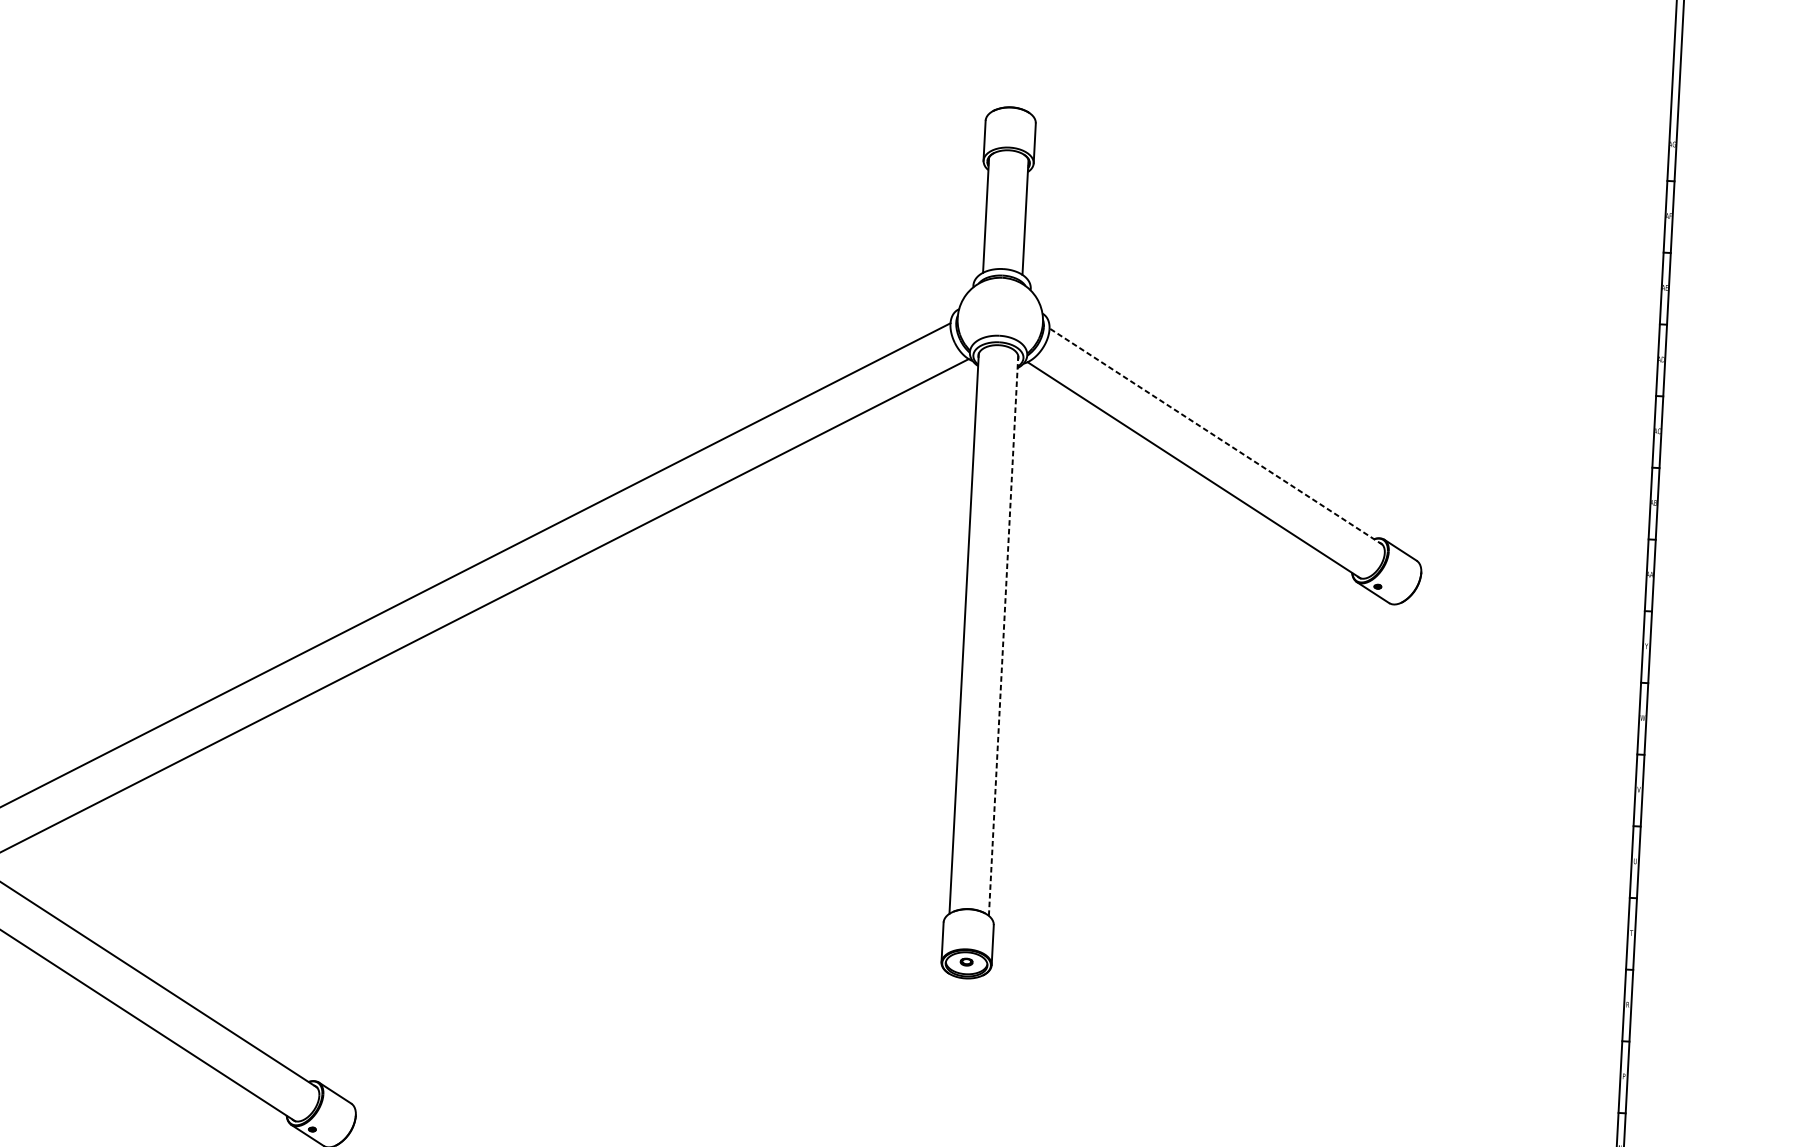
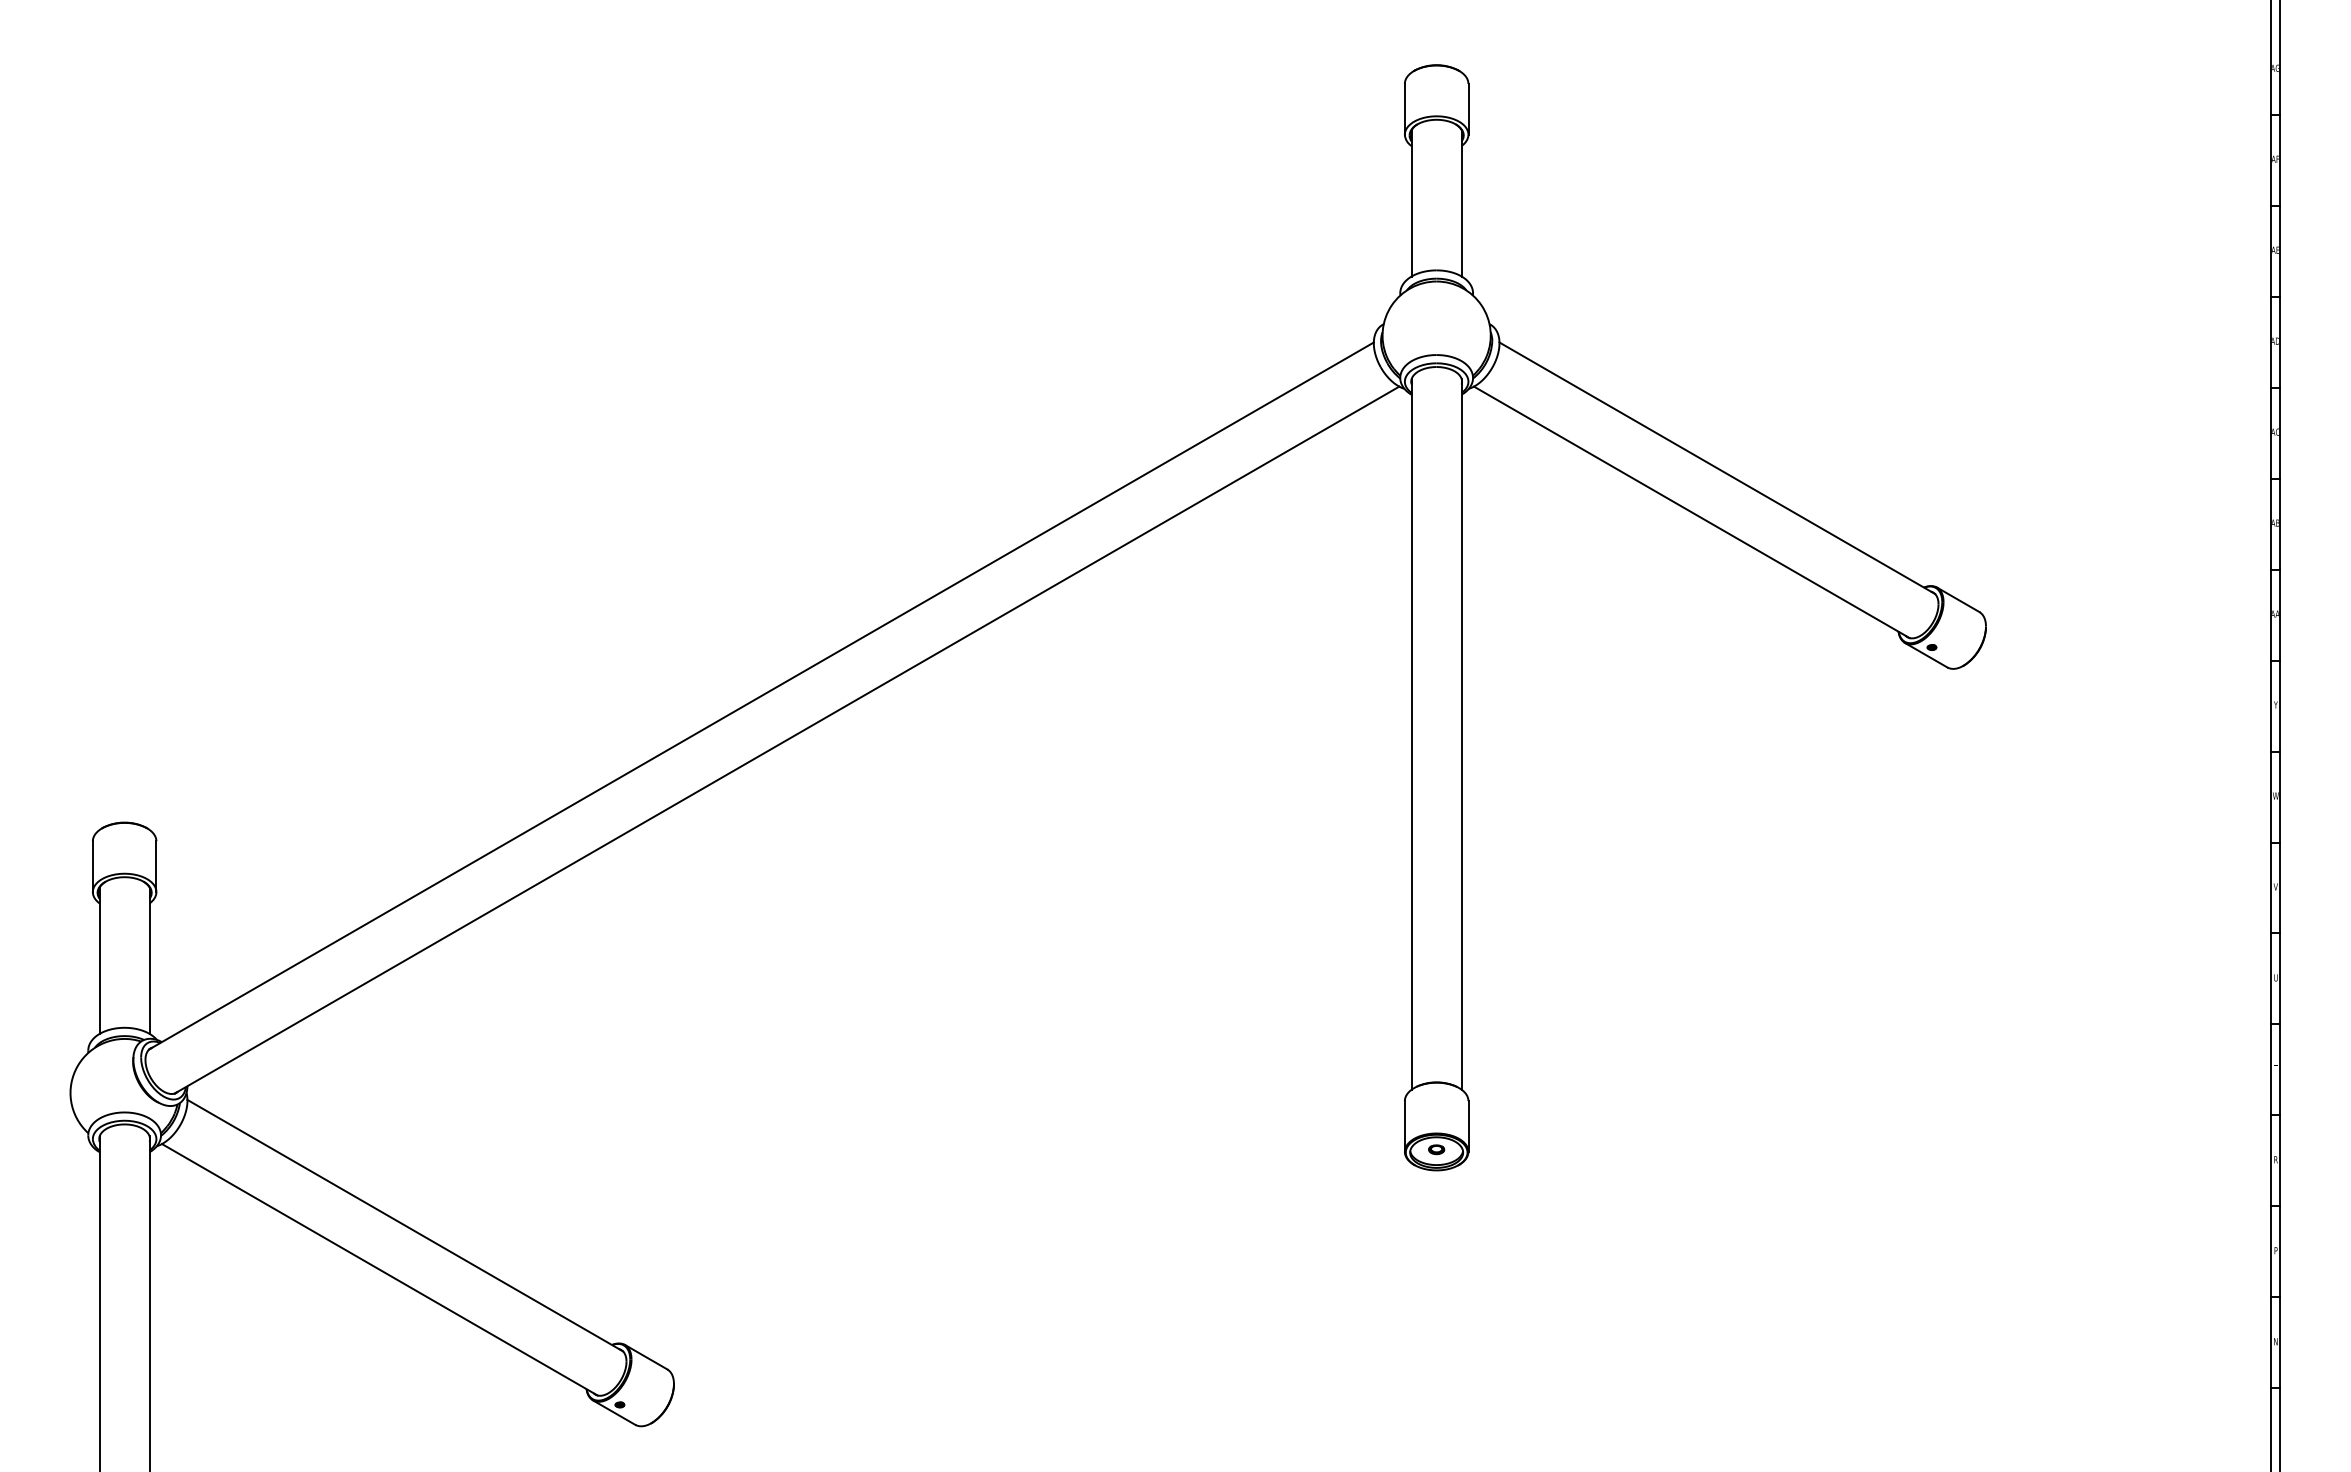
line: (1216, 436) -> (1717, 468), dashed -> solid
line: (1003, 635) -> (1461, 733), dashed -> solid

